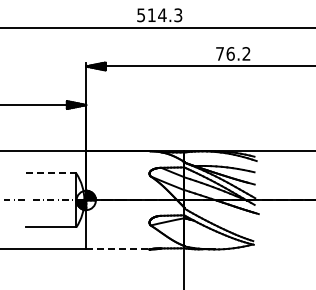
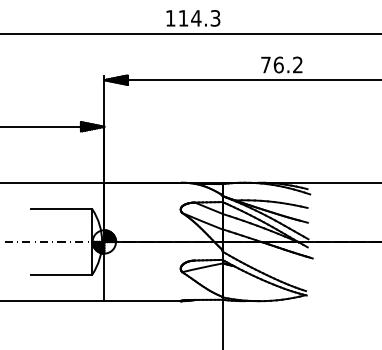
text: (140, 15) -> (169, 18), 514.3 -> 114.3
line: (51, 173) -> (62, 209), dashed -> solid
line: (118, 249) -> (143, 301), dashed -> solid

